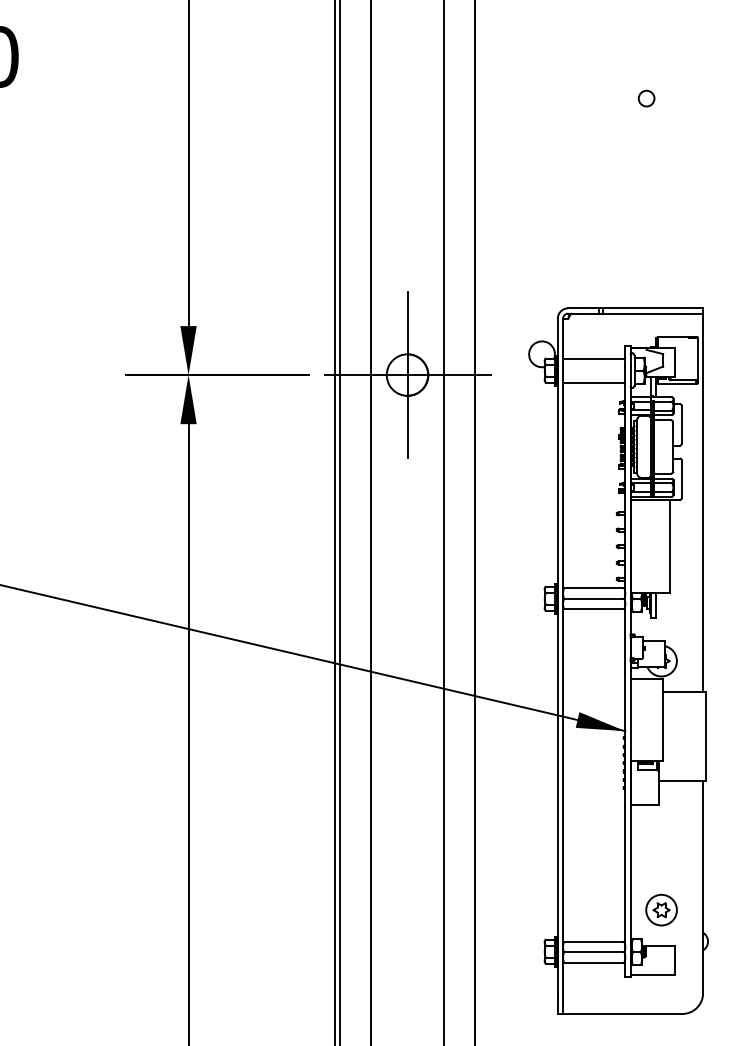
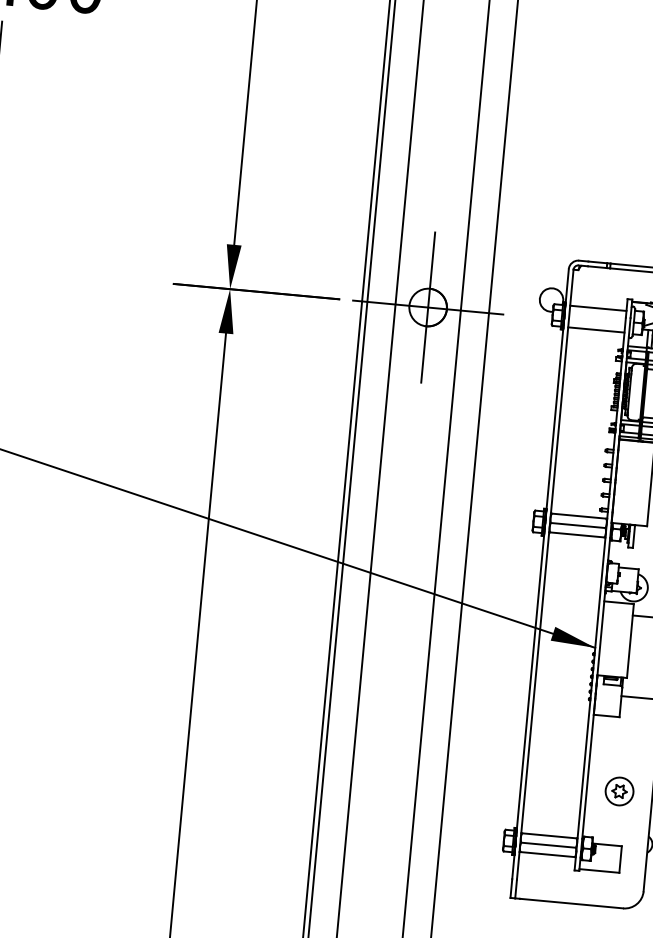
part: (661, 910) -> (619, 791), moved

